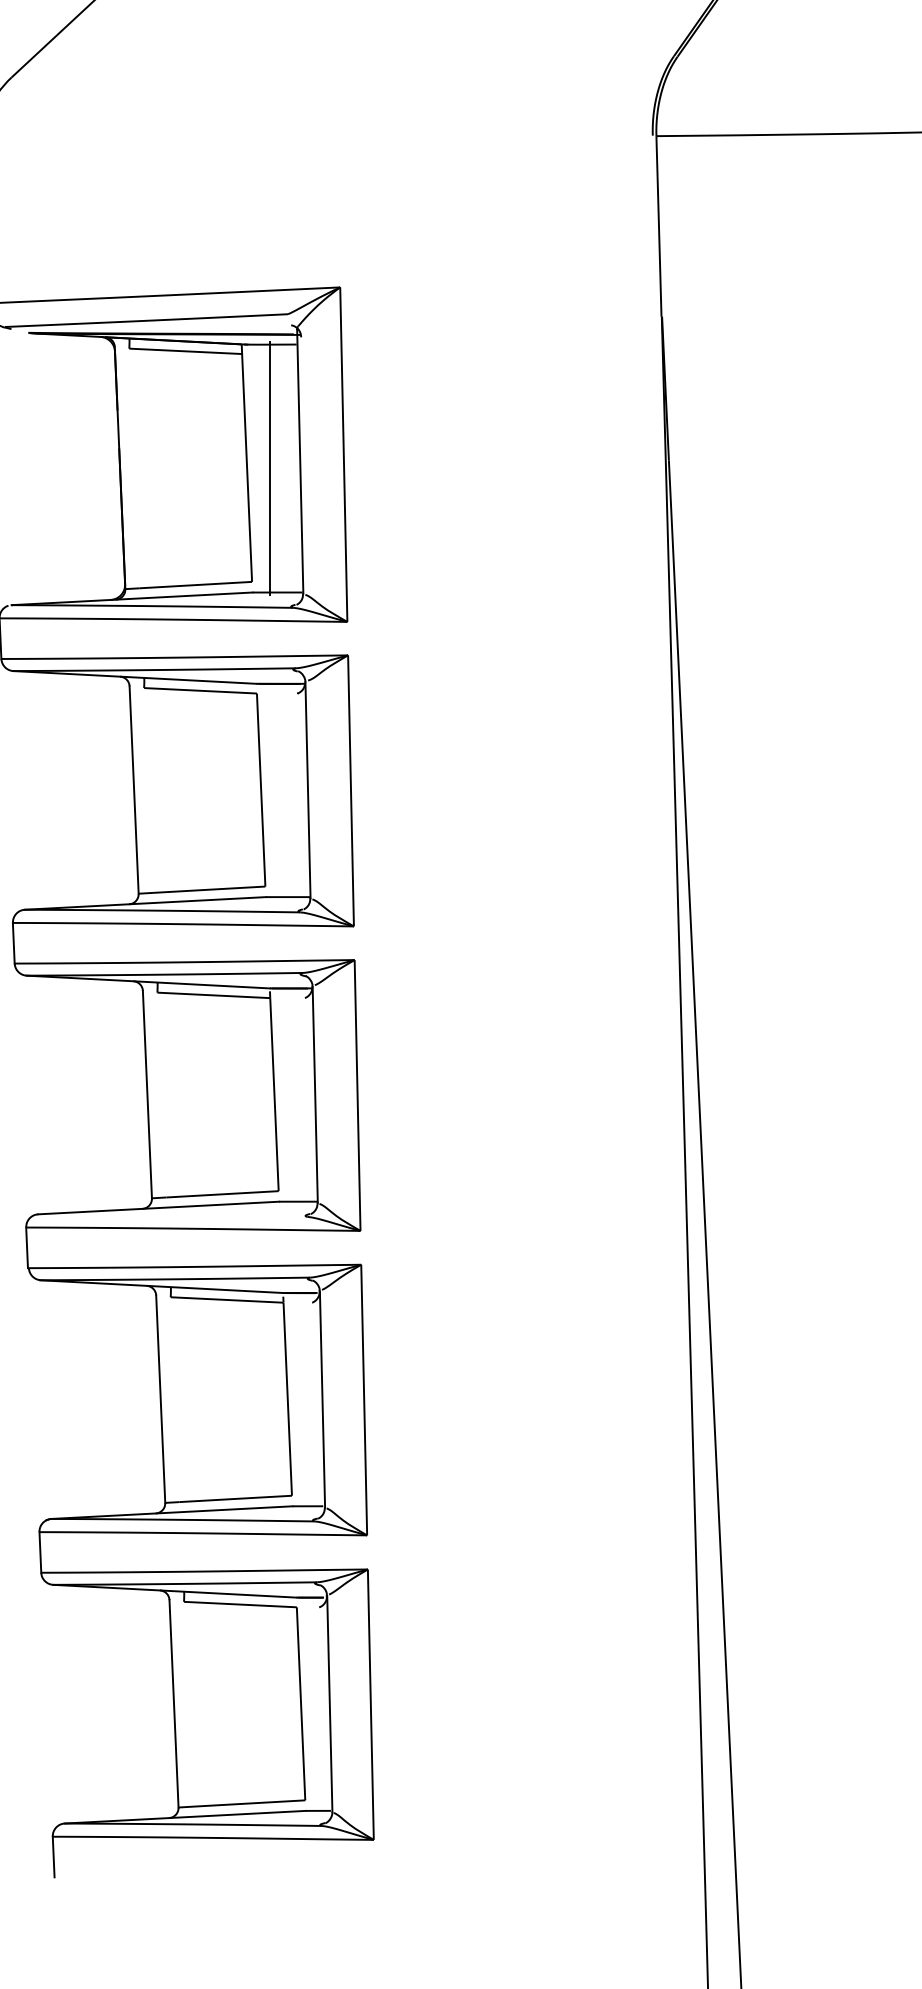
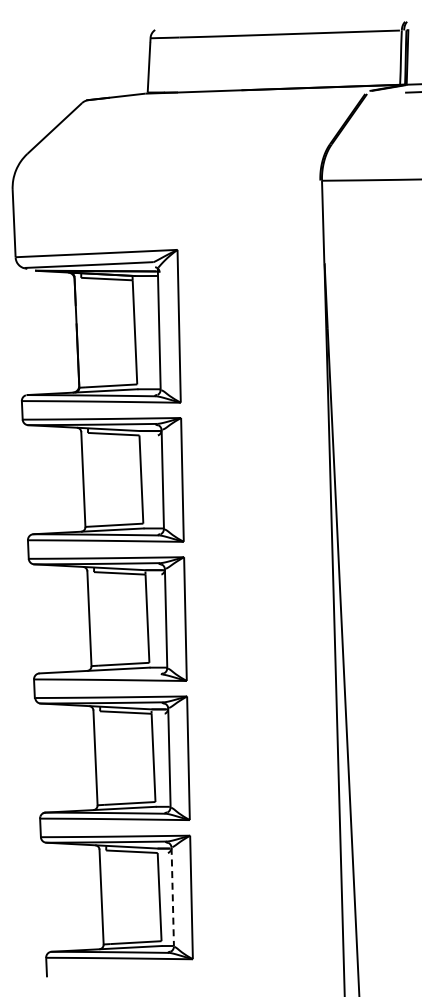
line: (270, 468) -> (145, 332), removed
line: (329, 1704) -> (172, 897), solid -> dashed

